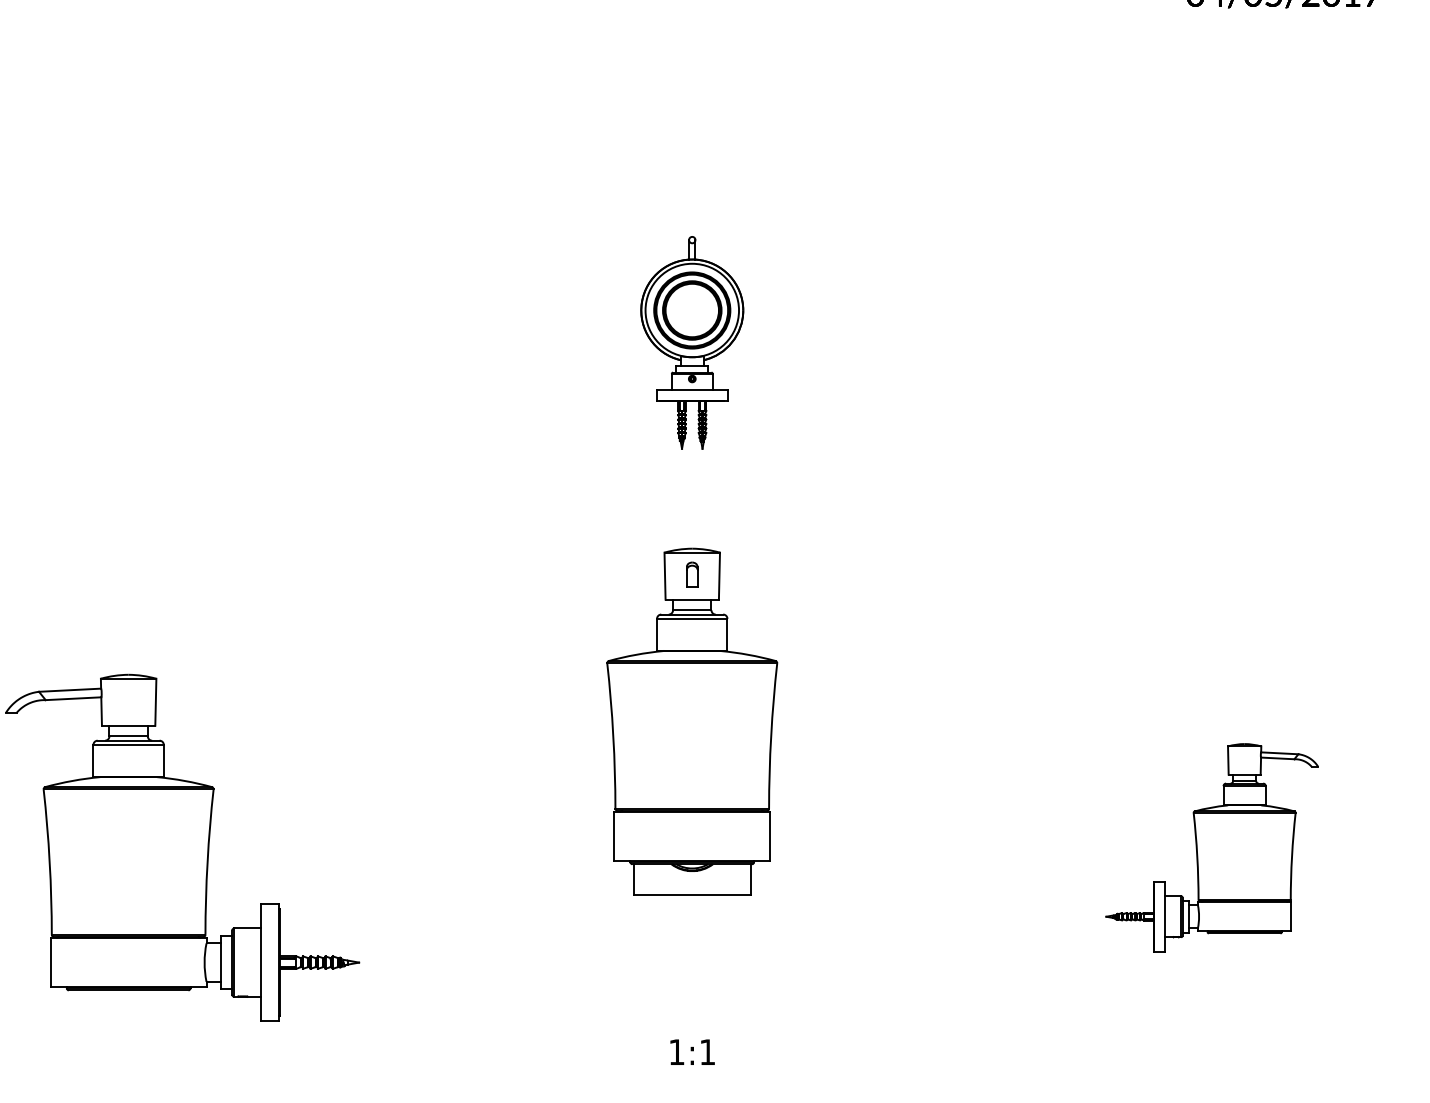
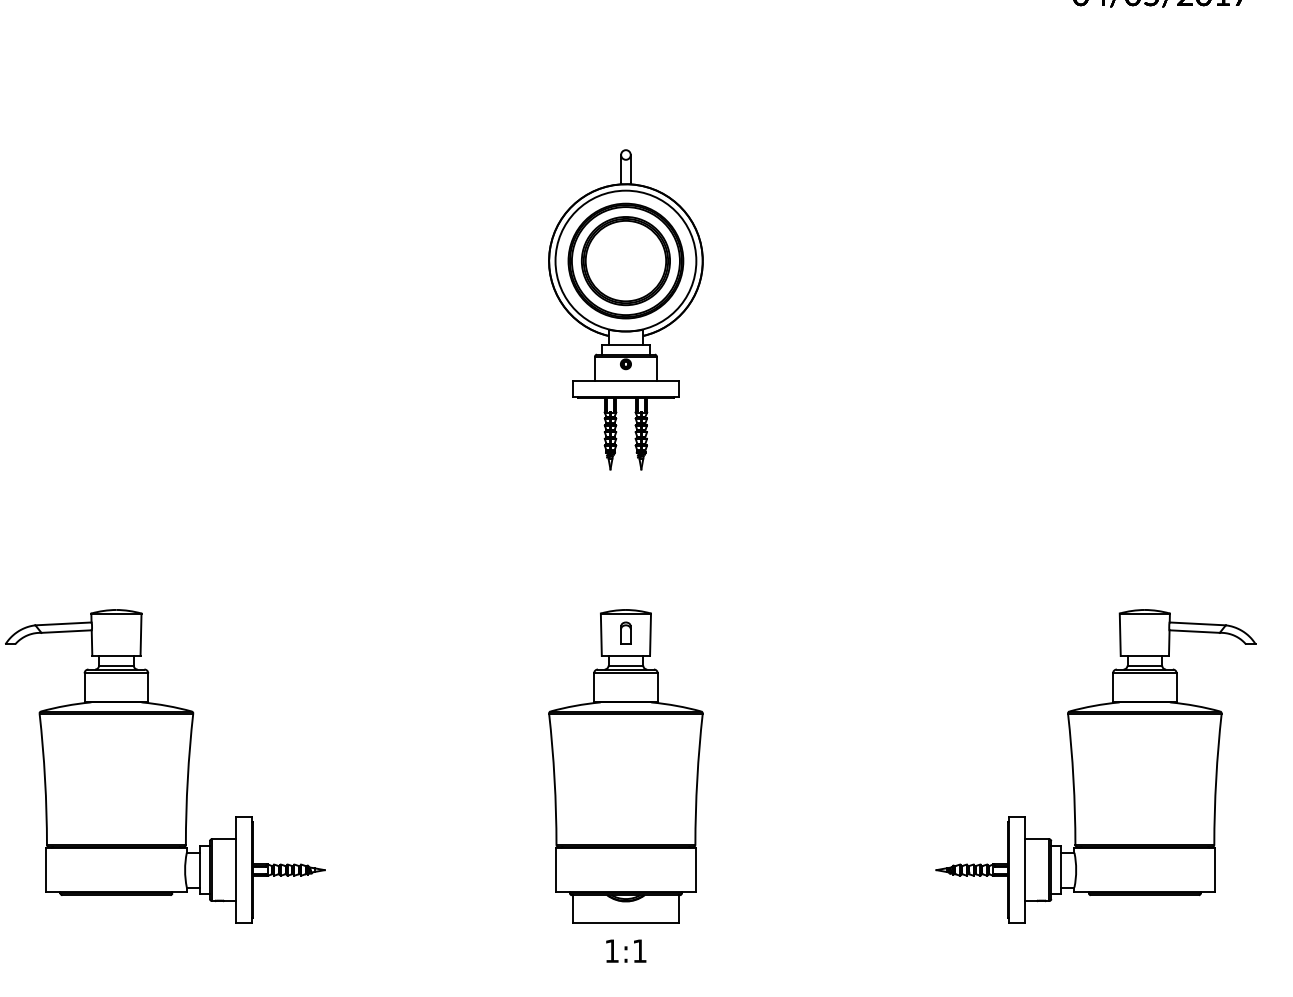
part: (691, 342) -> (625, 309), size x1.67
part: (691, 721) -> (625, 766), moved
part: (1211, 847) -> (1095, 766), size x1.67

